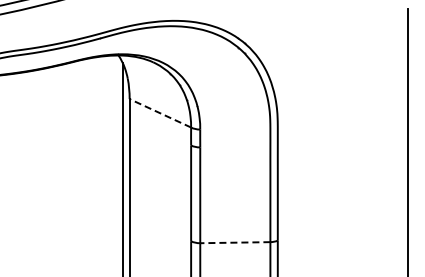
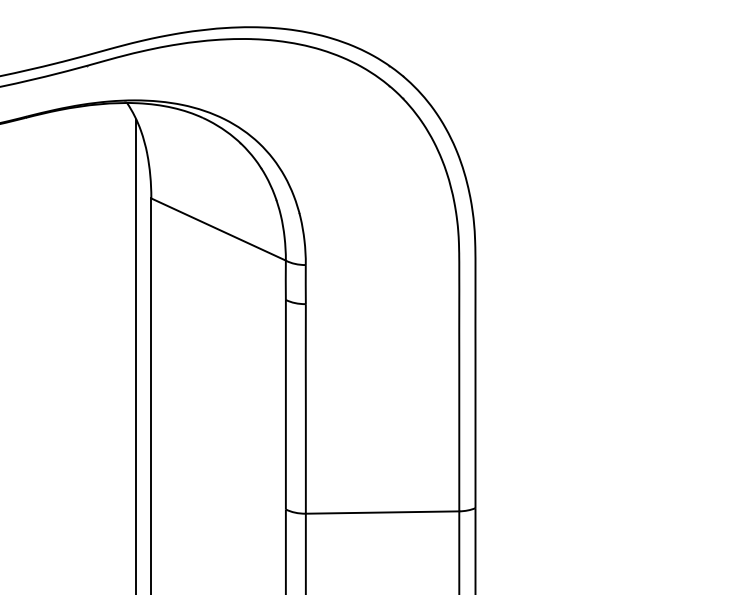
line: (160, 113) -> (218, 229), dashed -> solid
line: (234, 242) -> (380, 512), dashed -> solid

